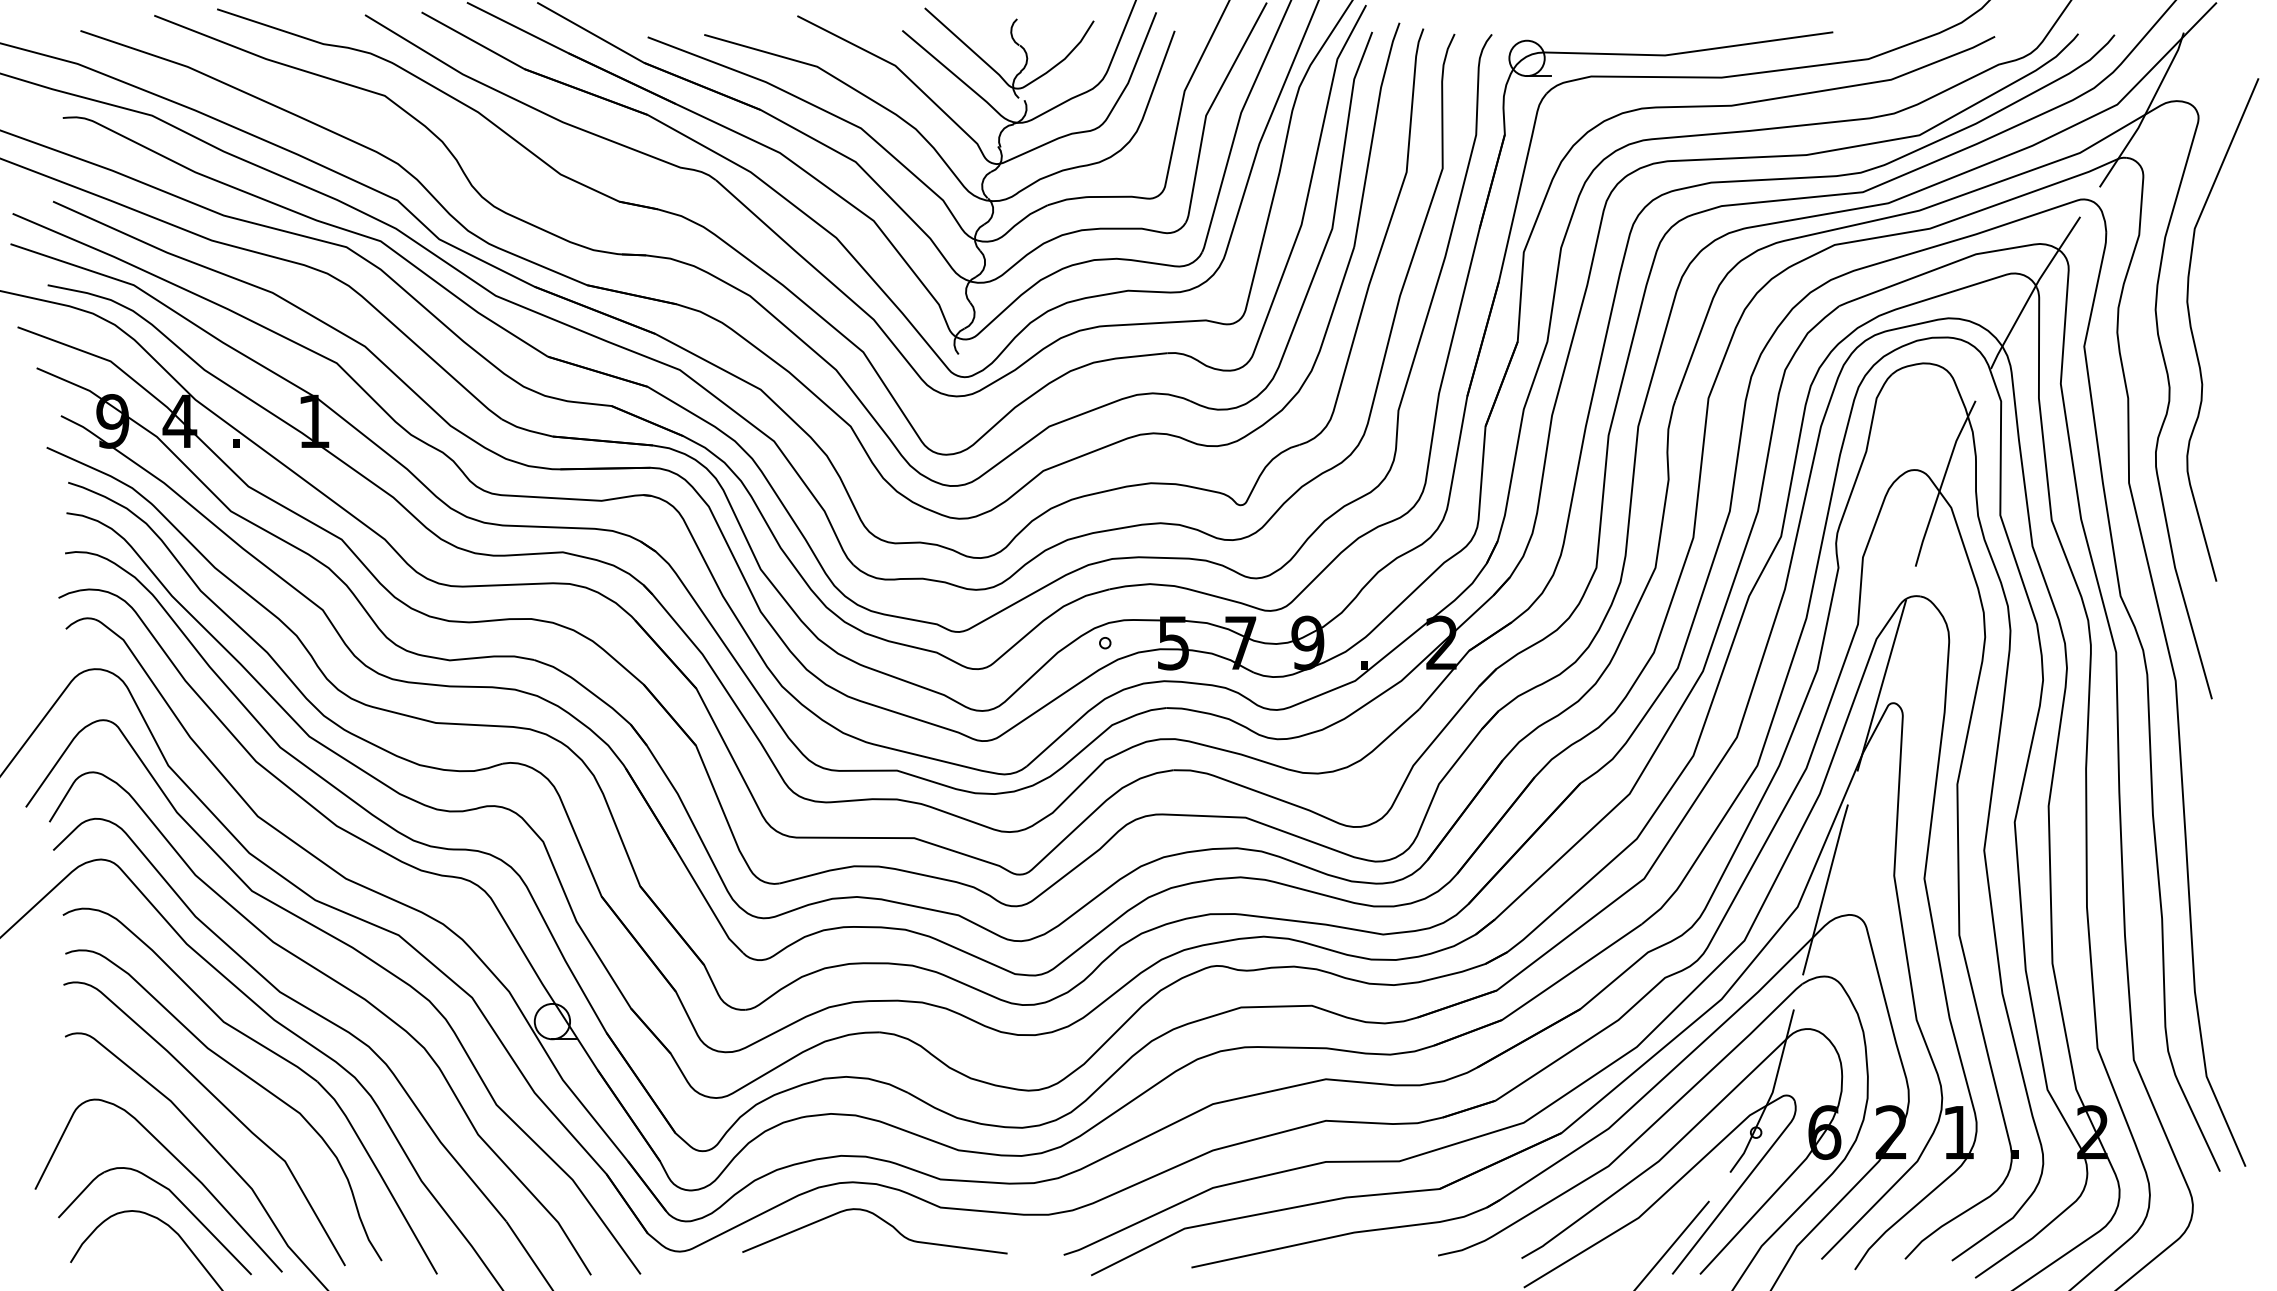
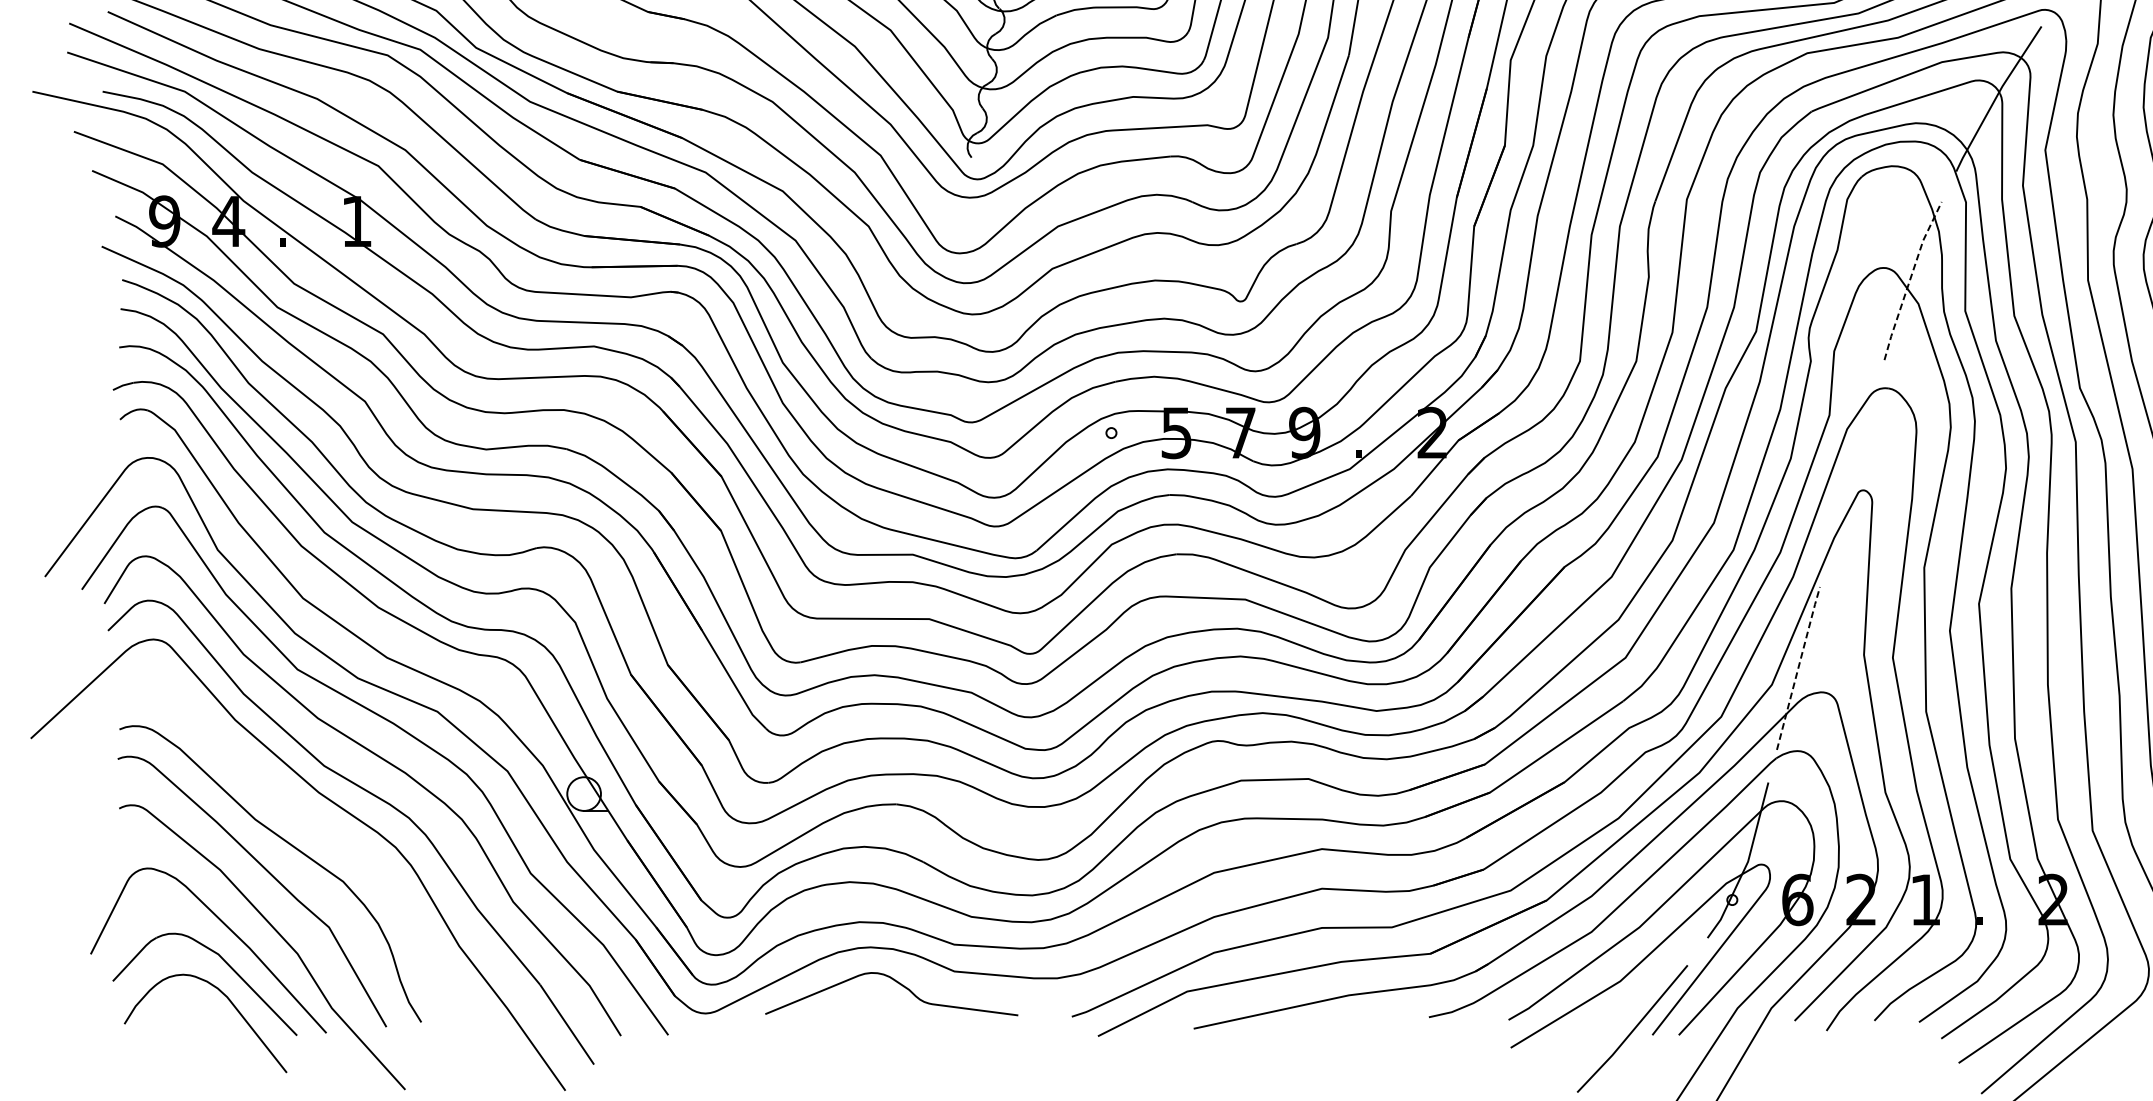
line: (1942, 482) -> (1910, 279), solid -> dashed
line: (1881, 685) -> (1851, 473), removed
line: (1825, 889) -> (1798, 668), solid -> dashed
part: (271, 1052) -> (316, 823), removed

